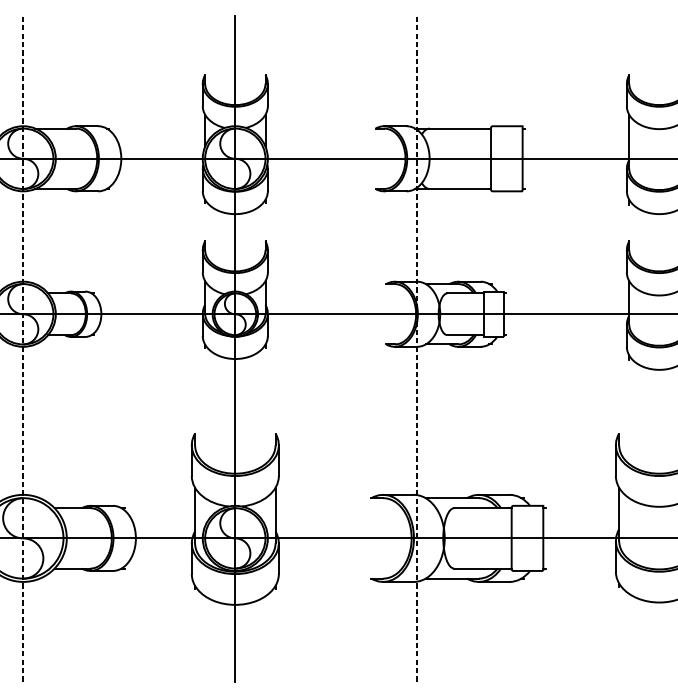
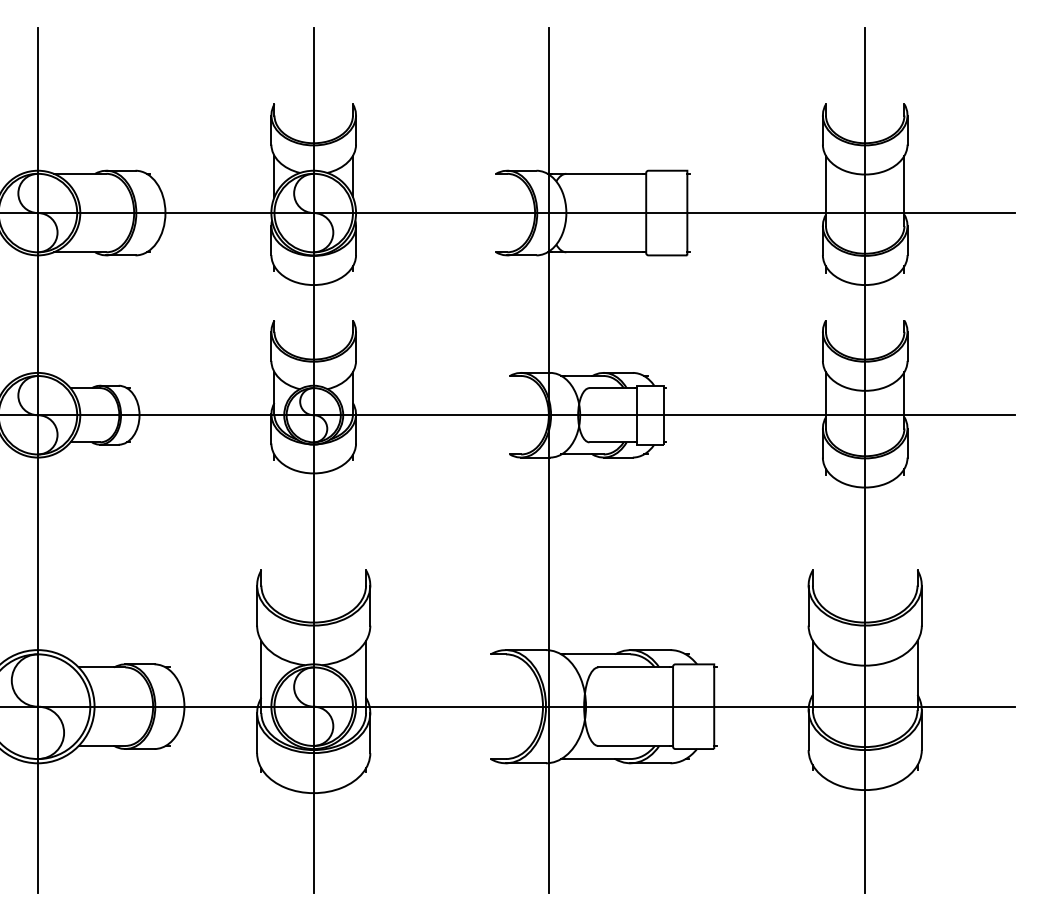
line: (22, 349) -> (37, 460), dashed -> solid
line: (416, 349) -> (549, 460), dashed -> solid
line: (659, 349) -> (865, 460), added

